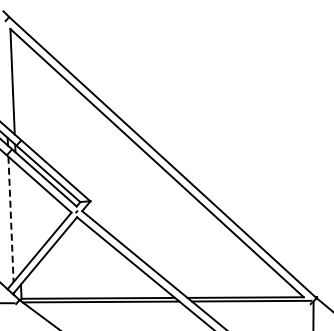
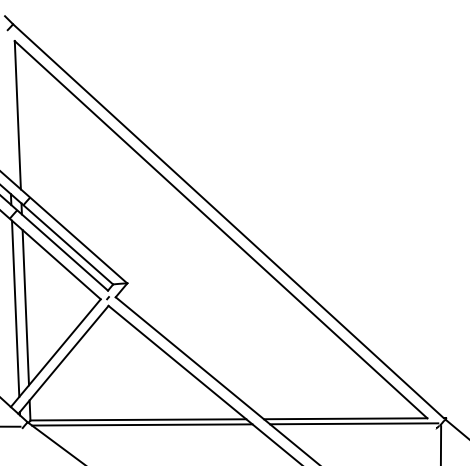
line: (17, 218) -> (24, 307), added
line: (11, 219) -> (16, 308), dashed -> solid

